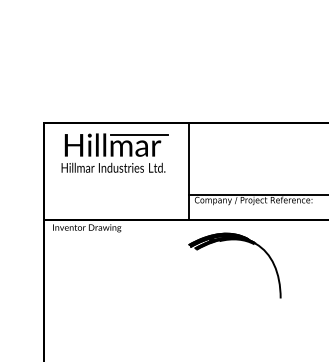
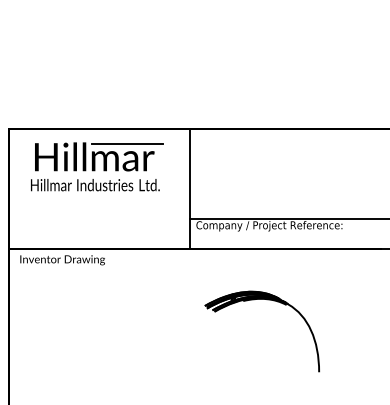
part: (234, 240) -> (261, 300), moved

